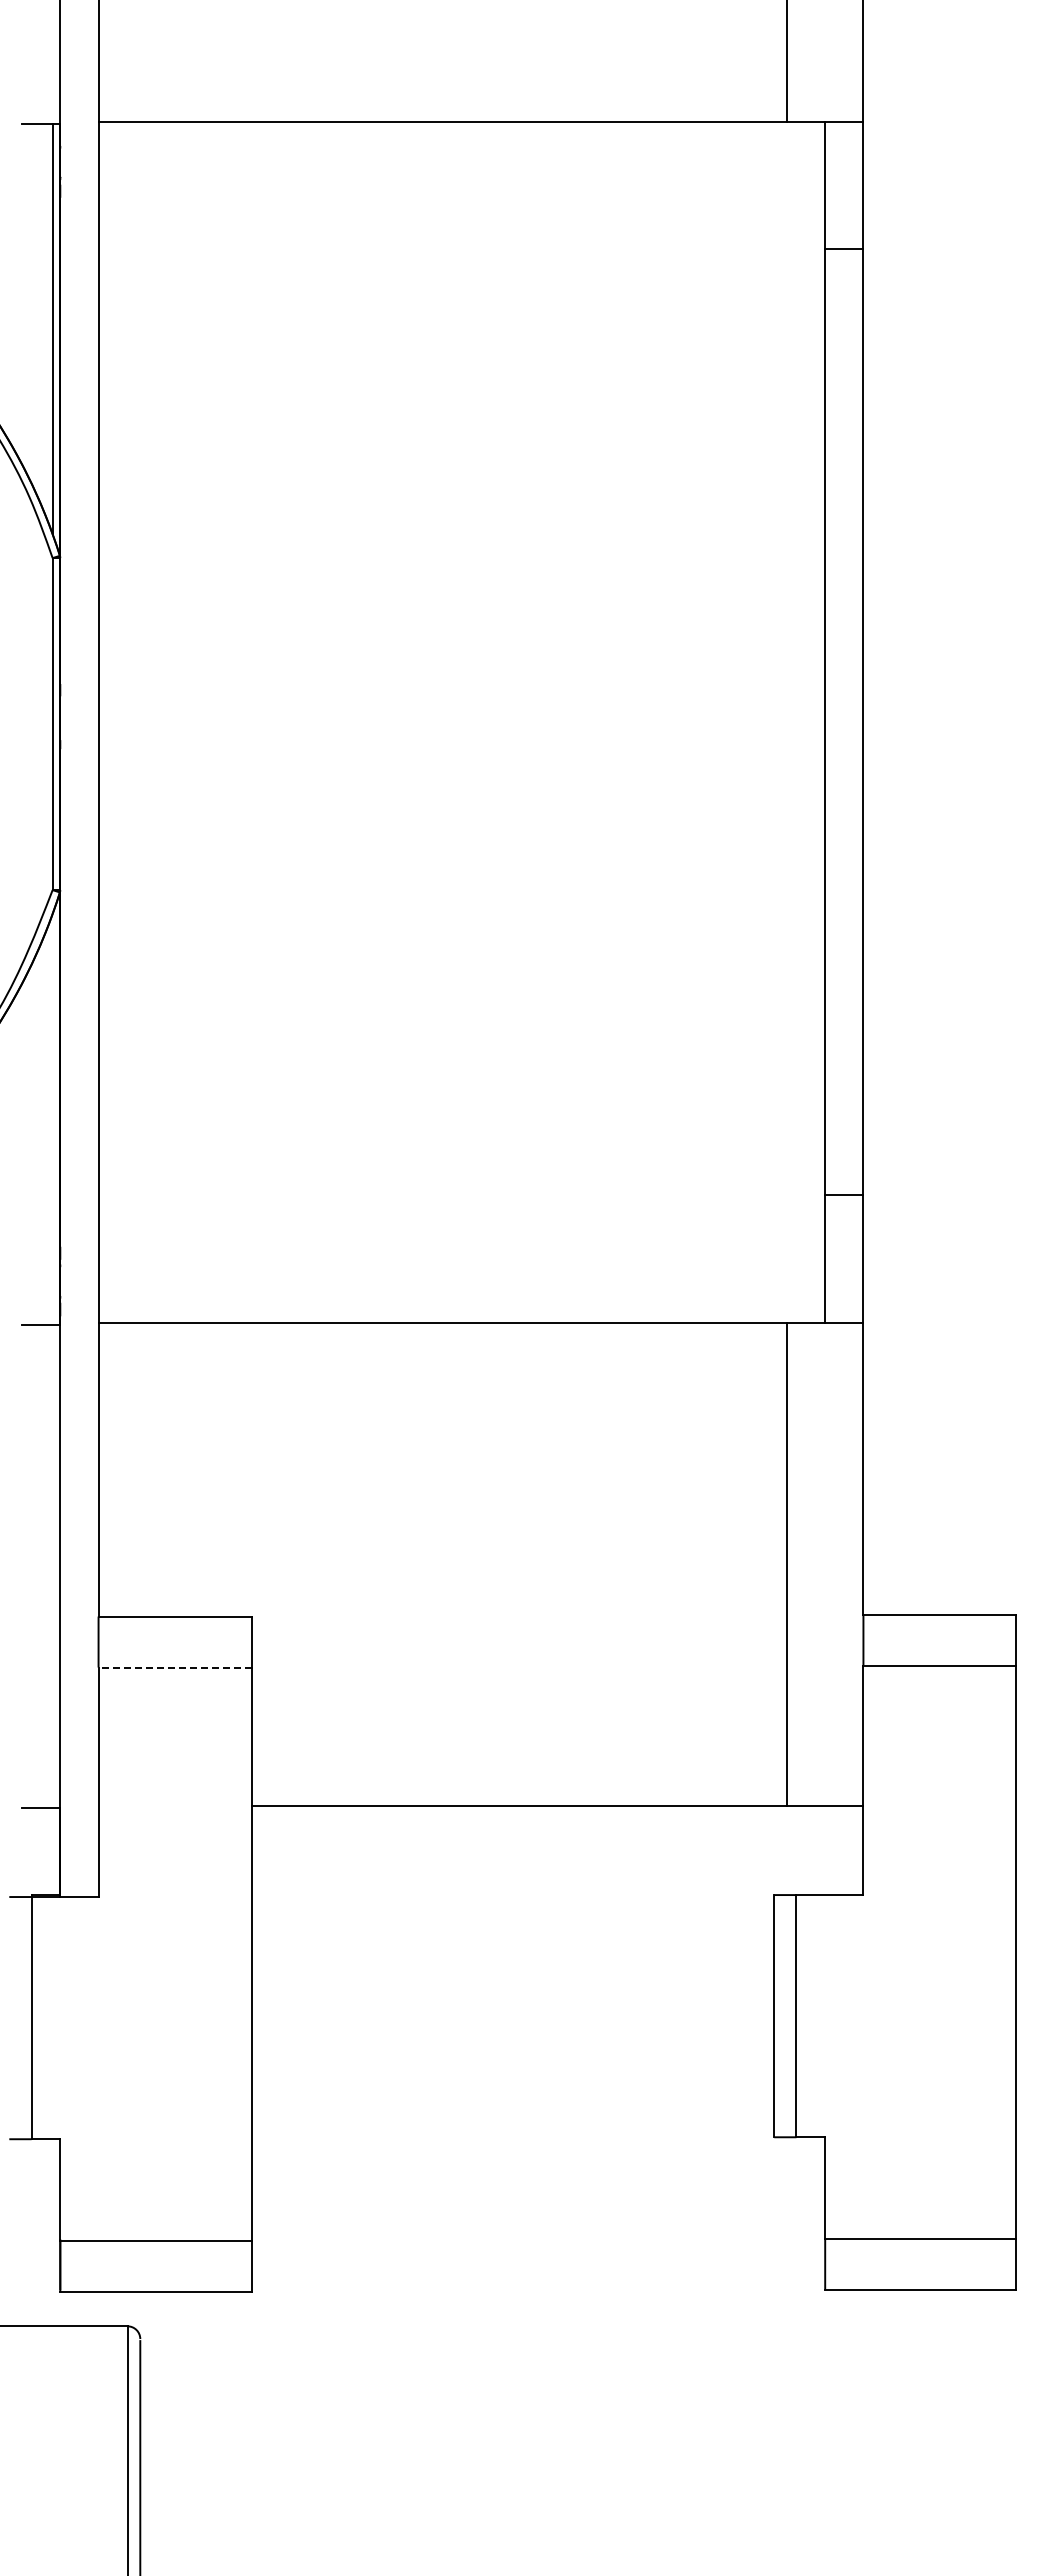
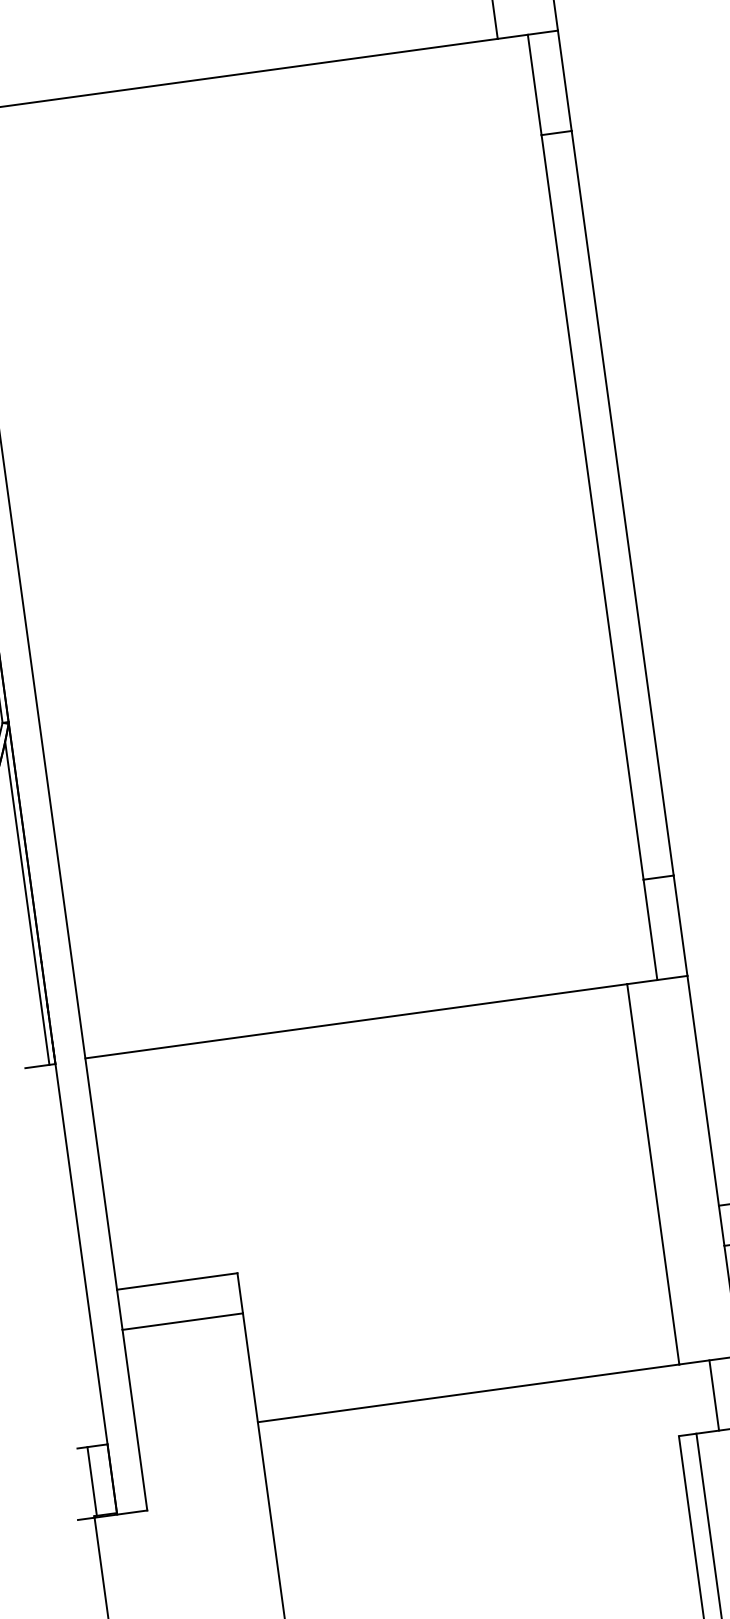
line: (52, 1119) -> (27, 903), added
line: (174, 1667) -> (182, 1321), dashed -> solid
line: (825, 1850) -> (714, 1395), added
line: (34, 1851) -> (91, 1481), added

